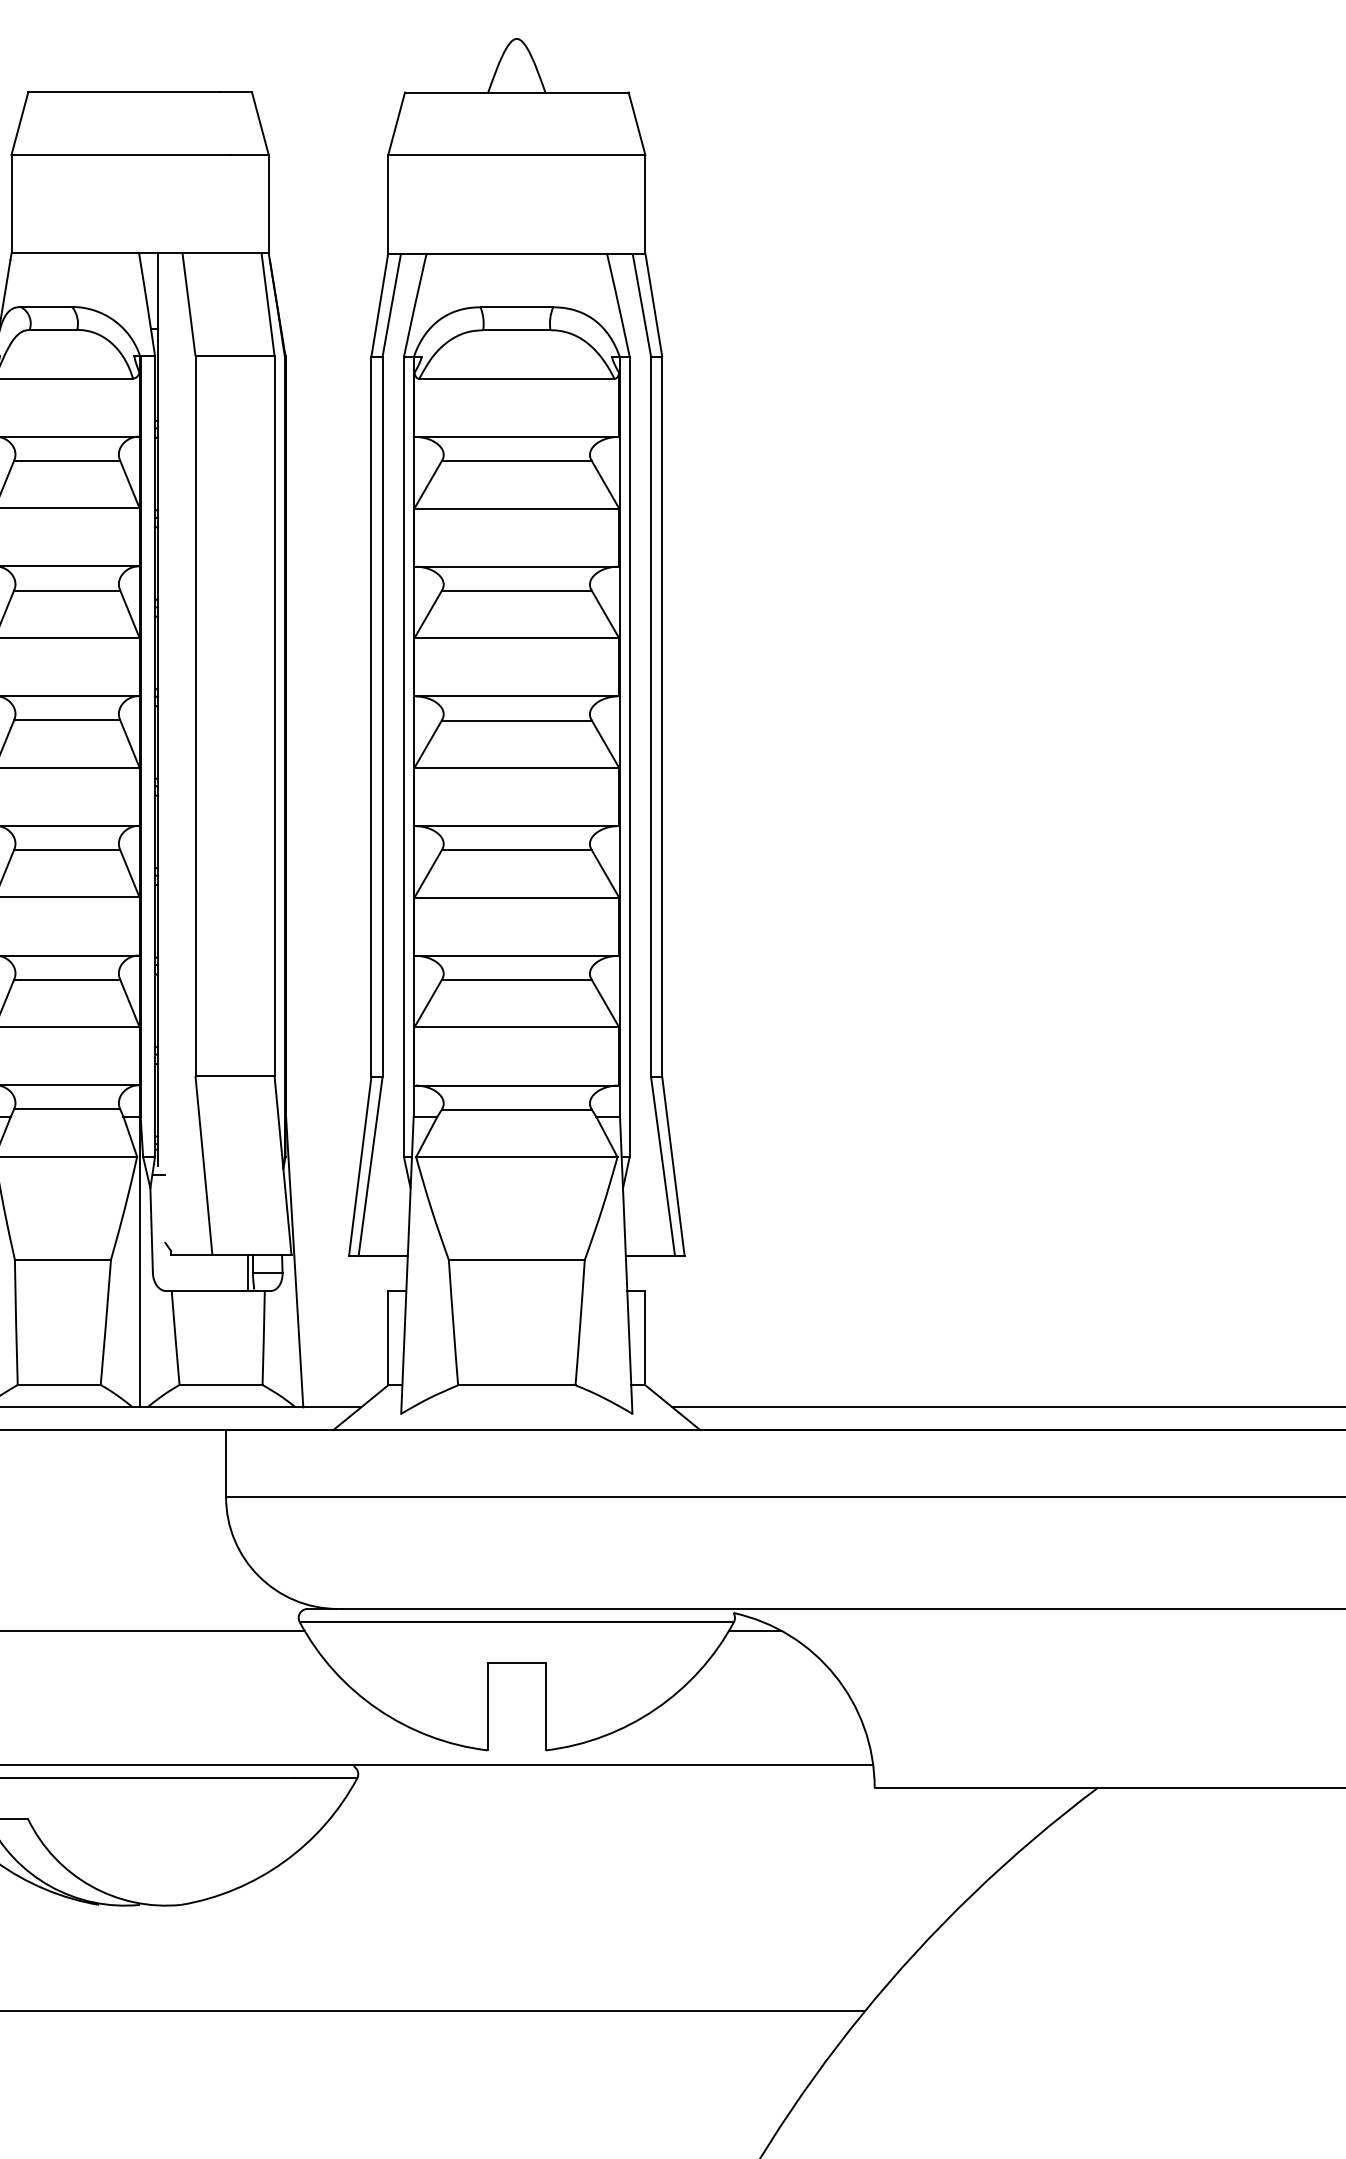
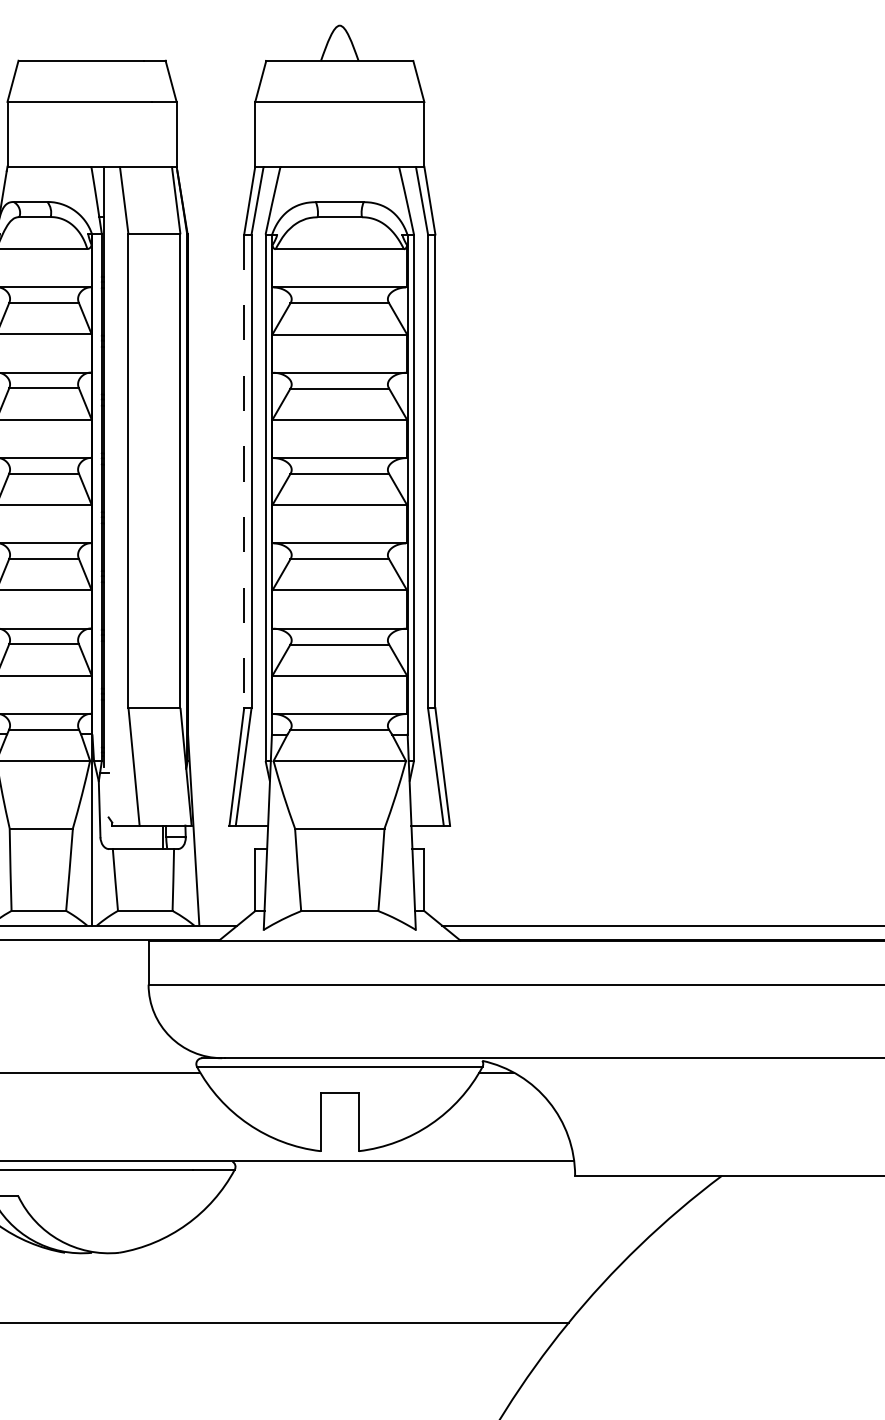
line: (371, 716) -> (244, 471), solid -> dashed

